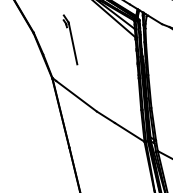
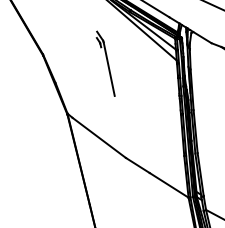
part: (70, 39) -> (105, 63), moved

